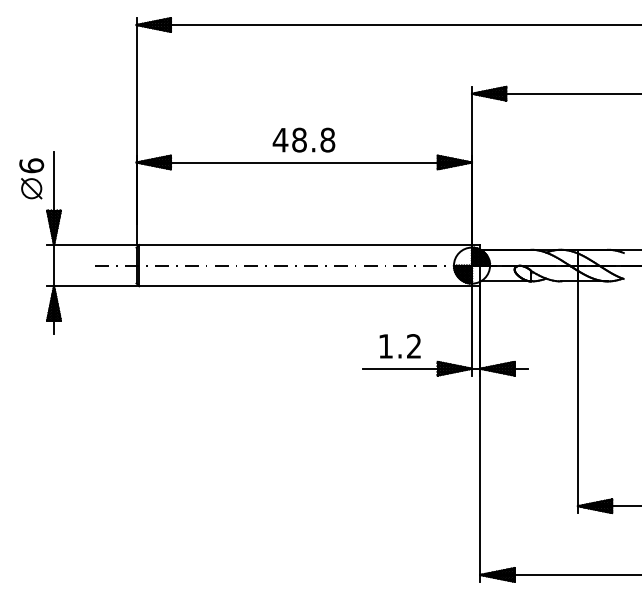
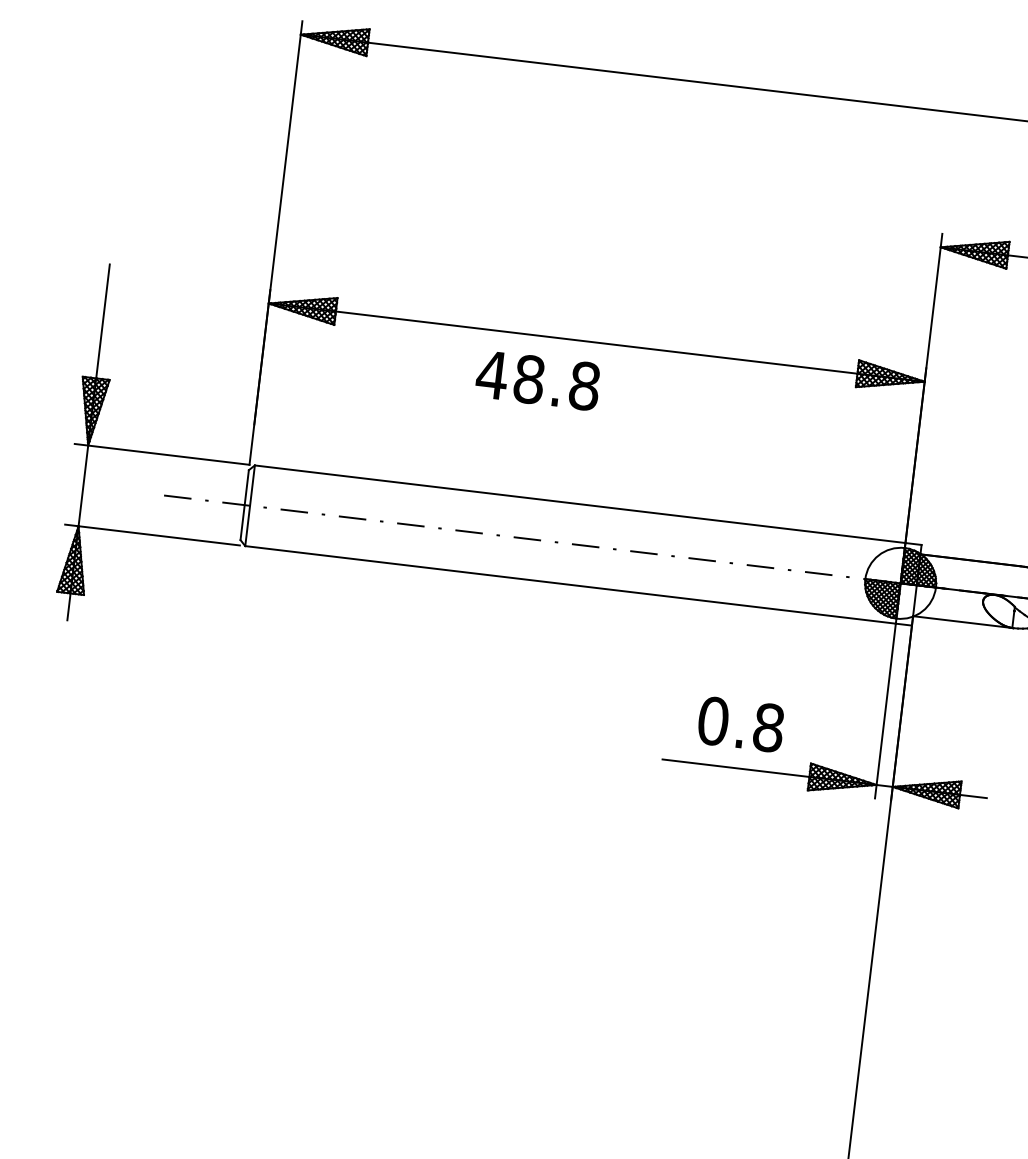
text: (303, 139) -> (537, 379), moved
part: (31, 178) -> (59, 310), removed
text: (399, 346) -> (740, 724), 1.2 -> 0.8

